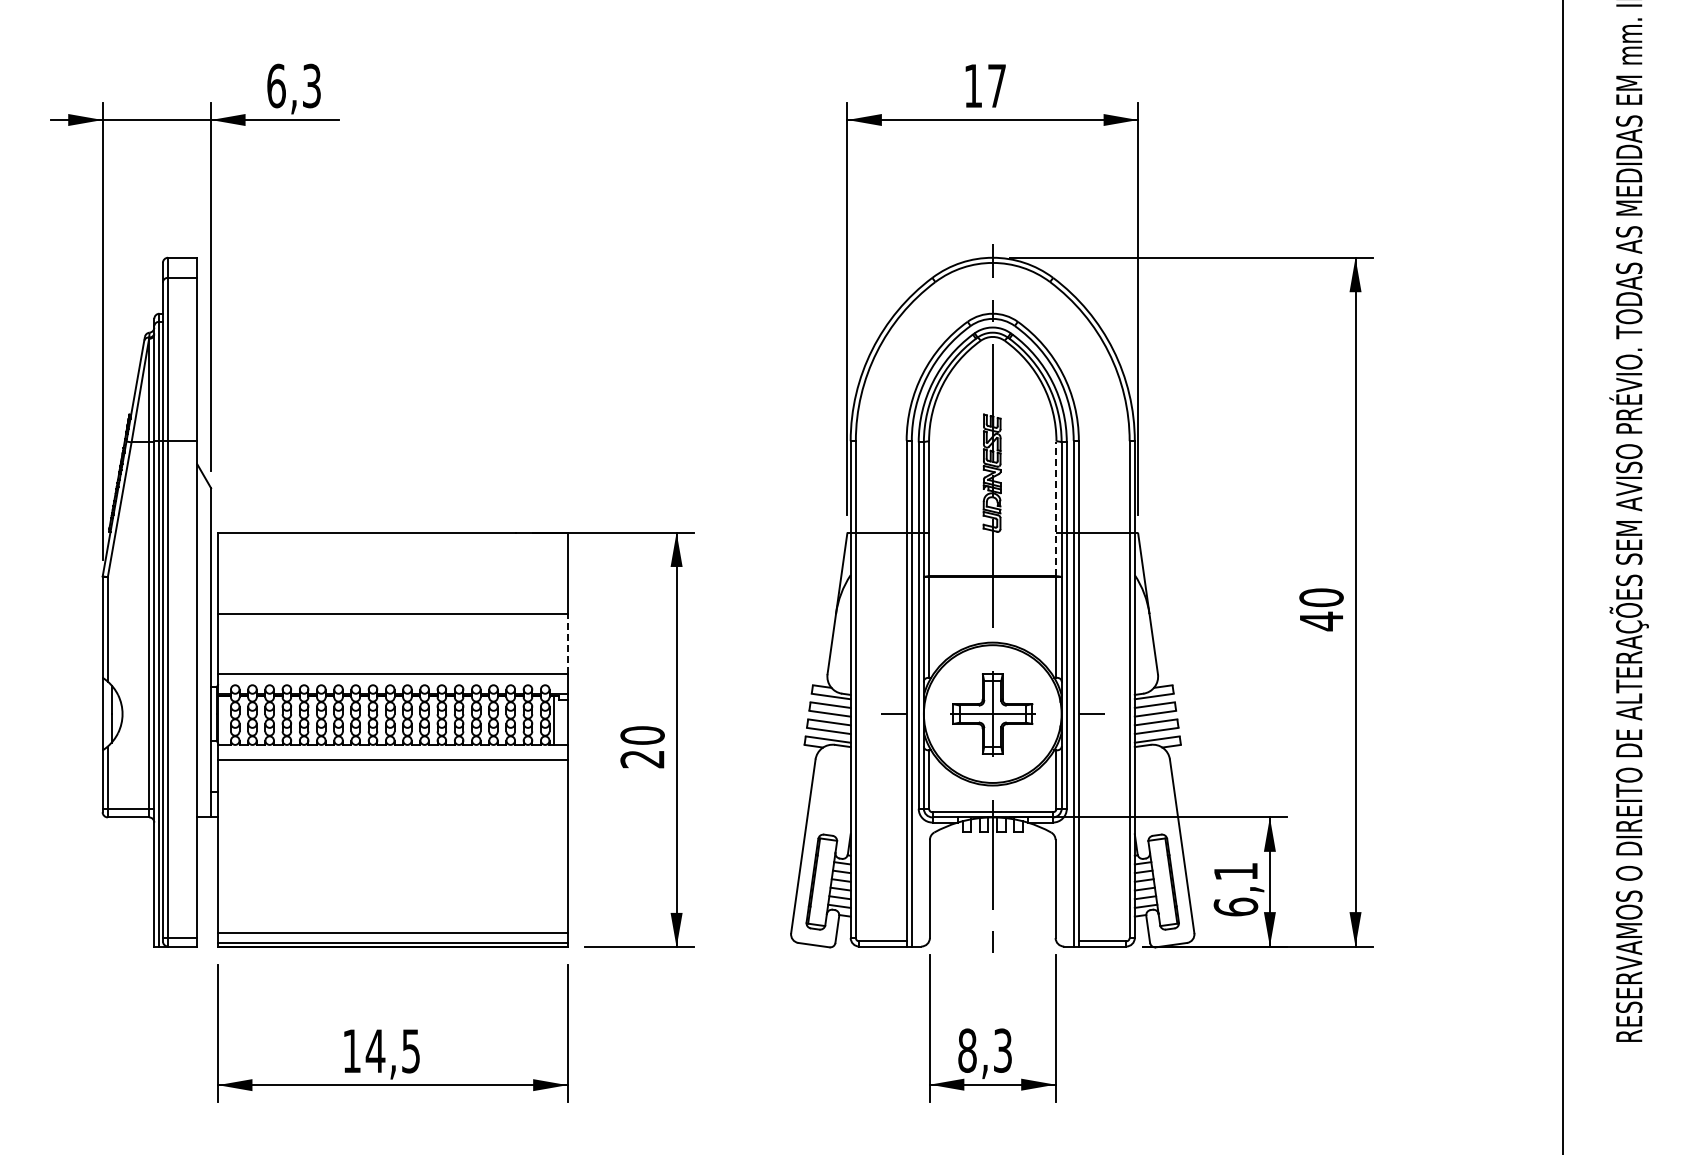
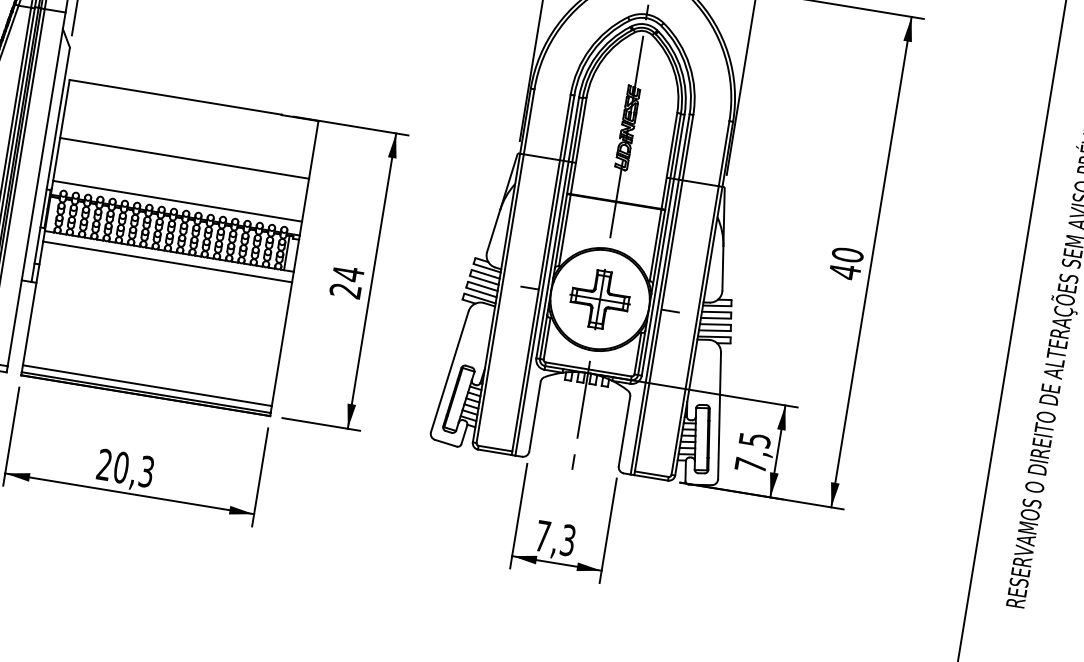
line: (1056, 508) -> (669, 160), dashed -> solid
line: (567, 643) -> (305, 199), dashed -> solid
text: (642, 735) -> (348, 273), 20 -> 24
text: (1235, 889) -> (752, 452), 6,1 -> 7,5
text: (967, 1050) -> (542, 536), 8,3 -> 7,3
text: (381, 1051) -> (125, 468), 14,5 -> 20,3

